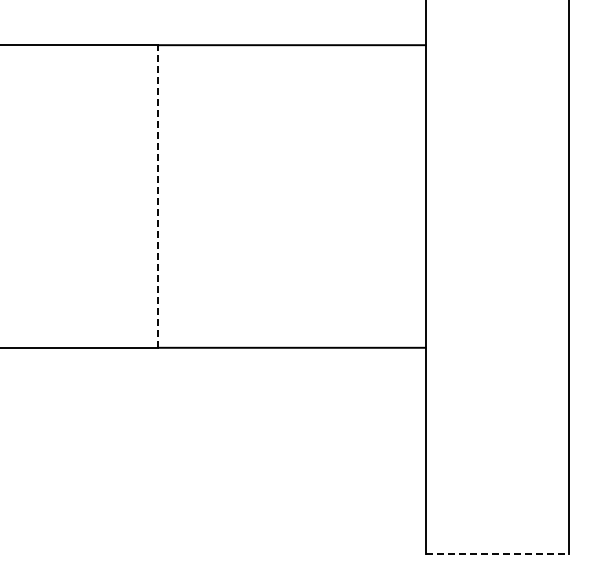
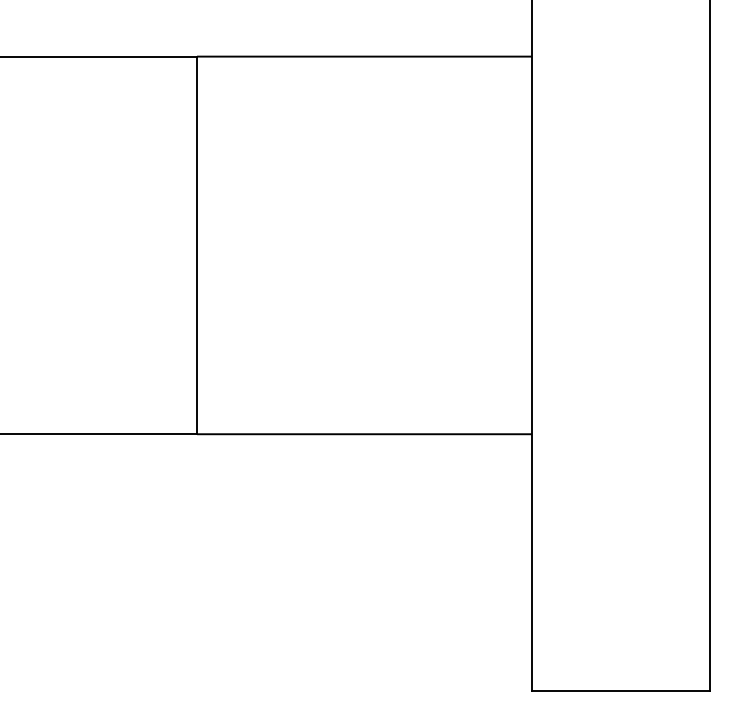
line: (158, 196) -> (197, 245), dashed -> solid
line: (498, 553) -> (621, 690), dashed -> solid

